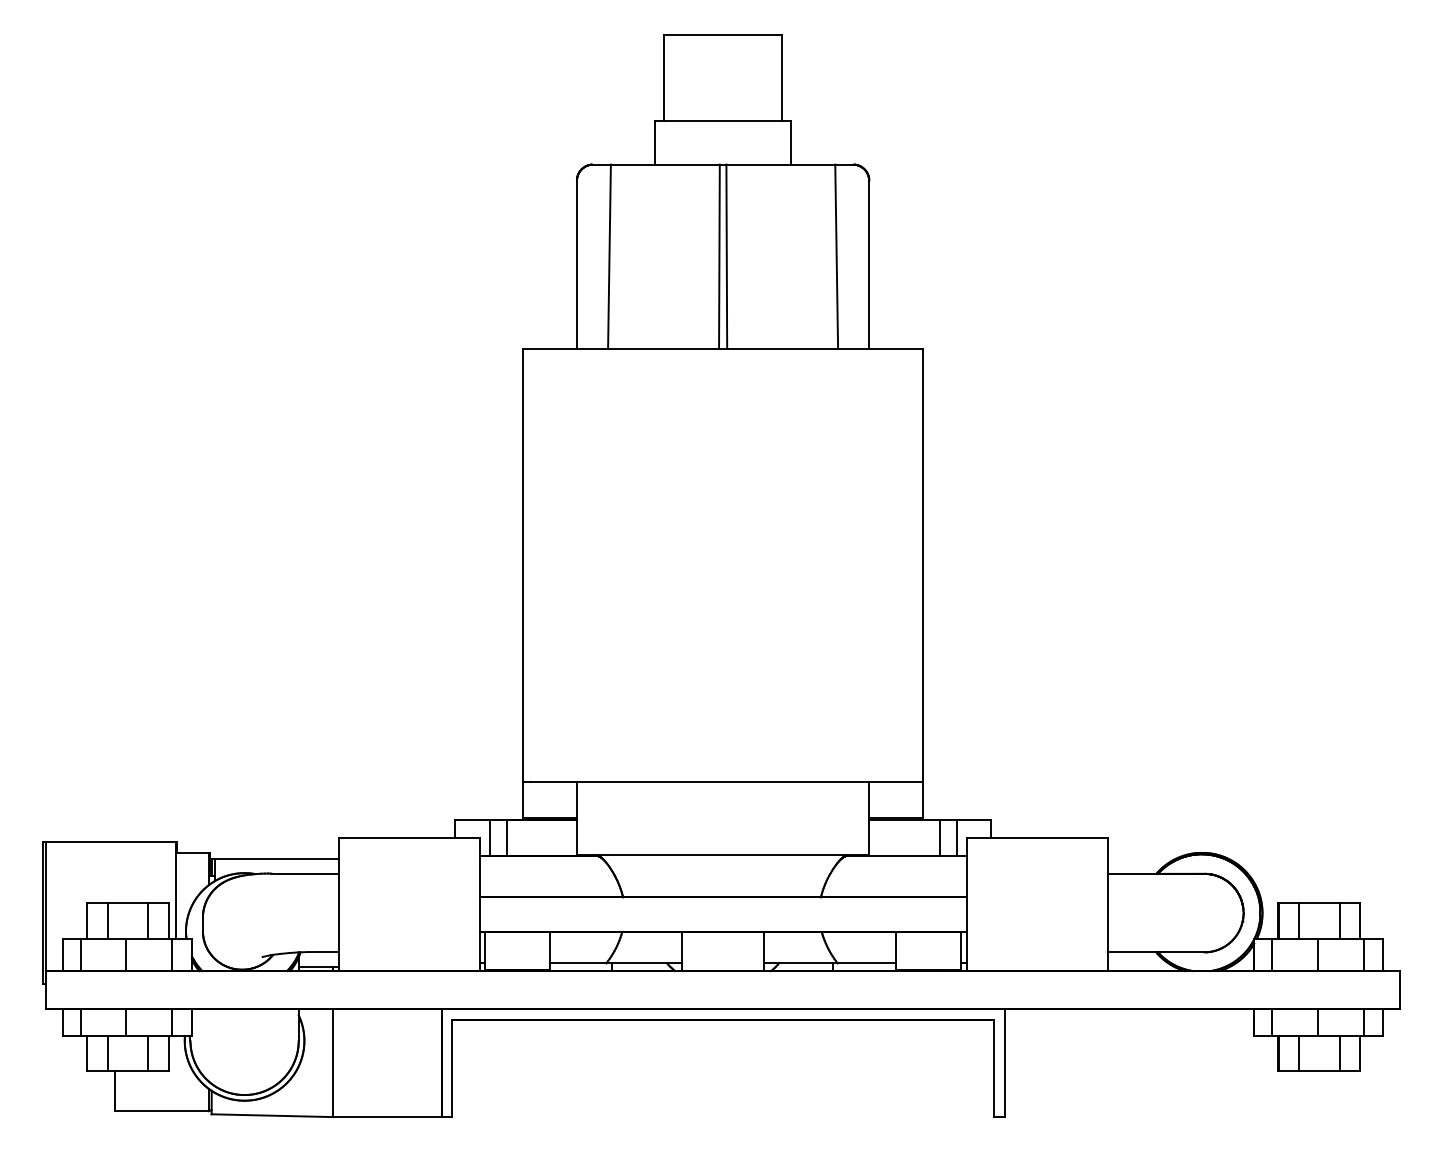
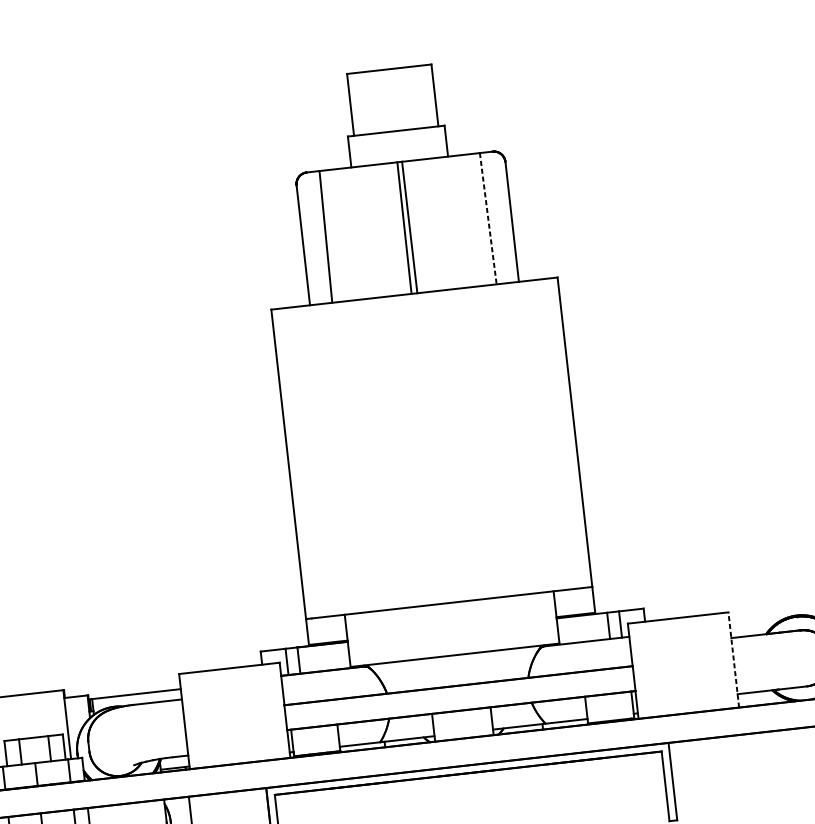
line: (836, 257) -> (488, 219), solid -> dashed
line: (1107, 904) -> (733, 659), solid -> dashed

